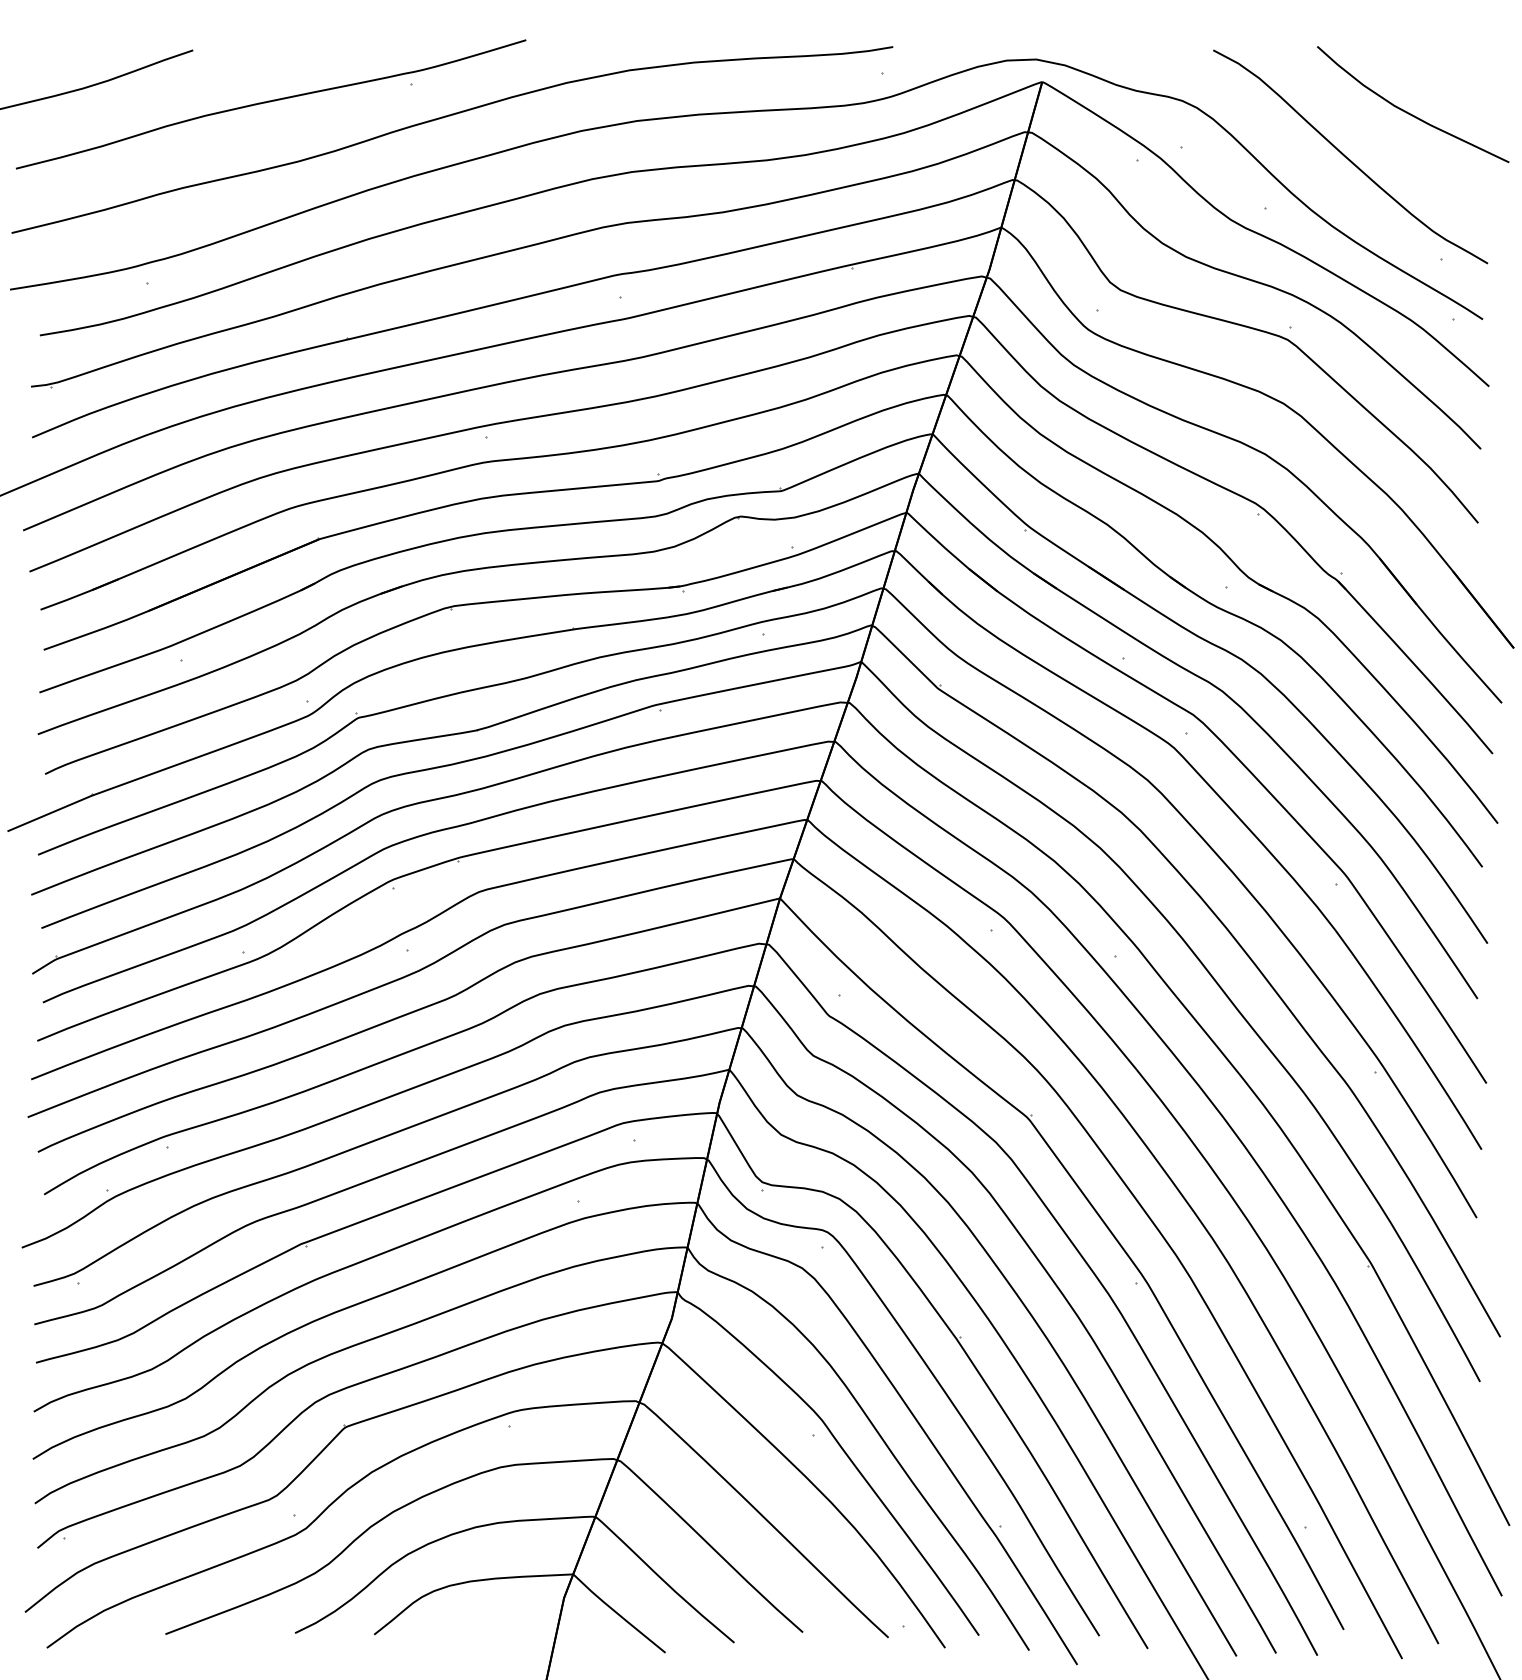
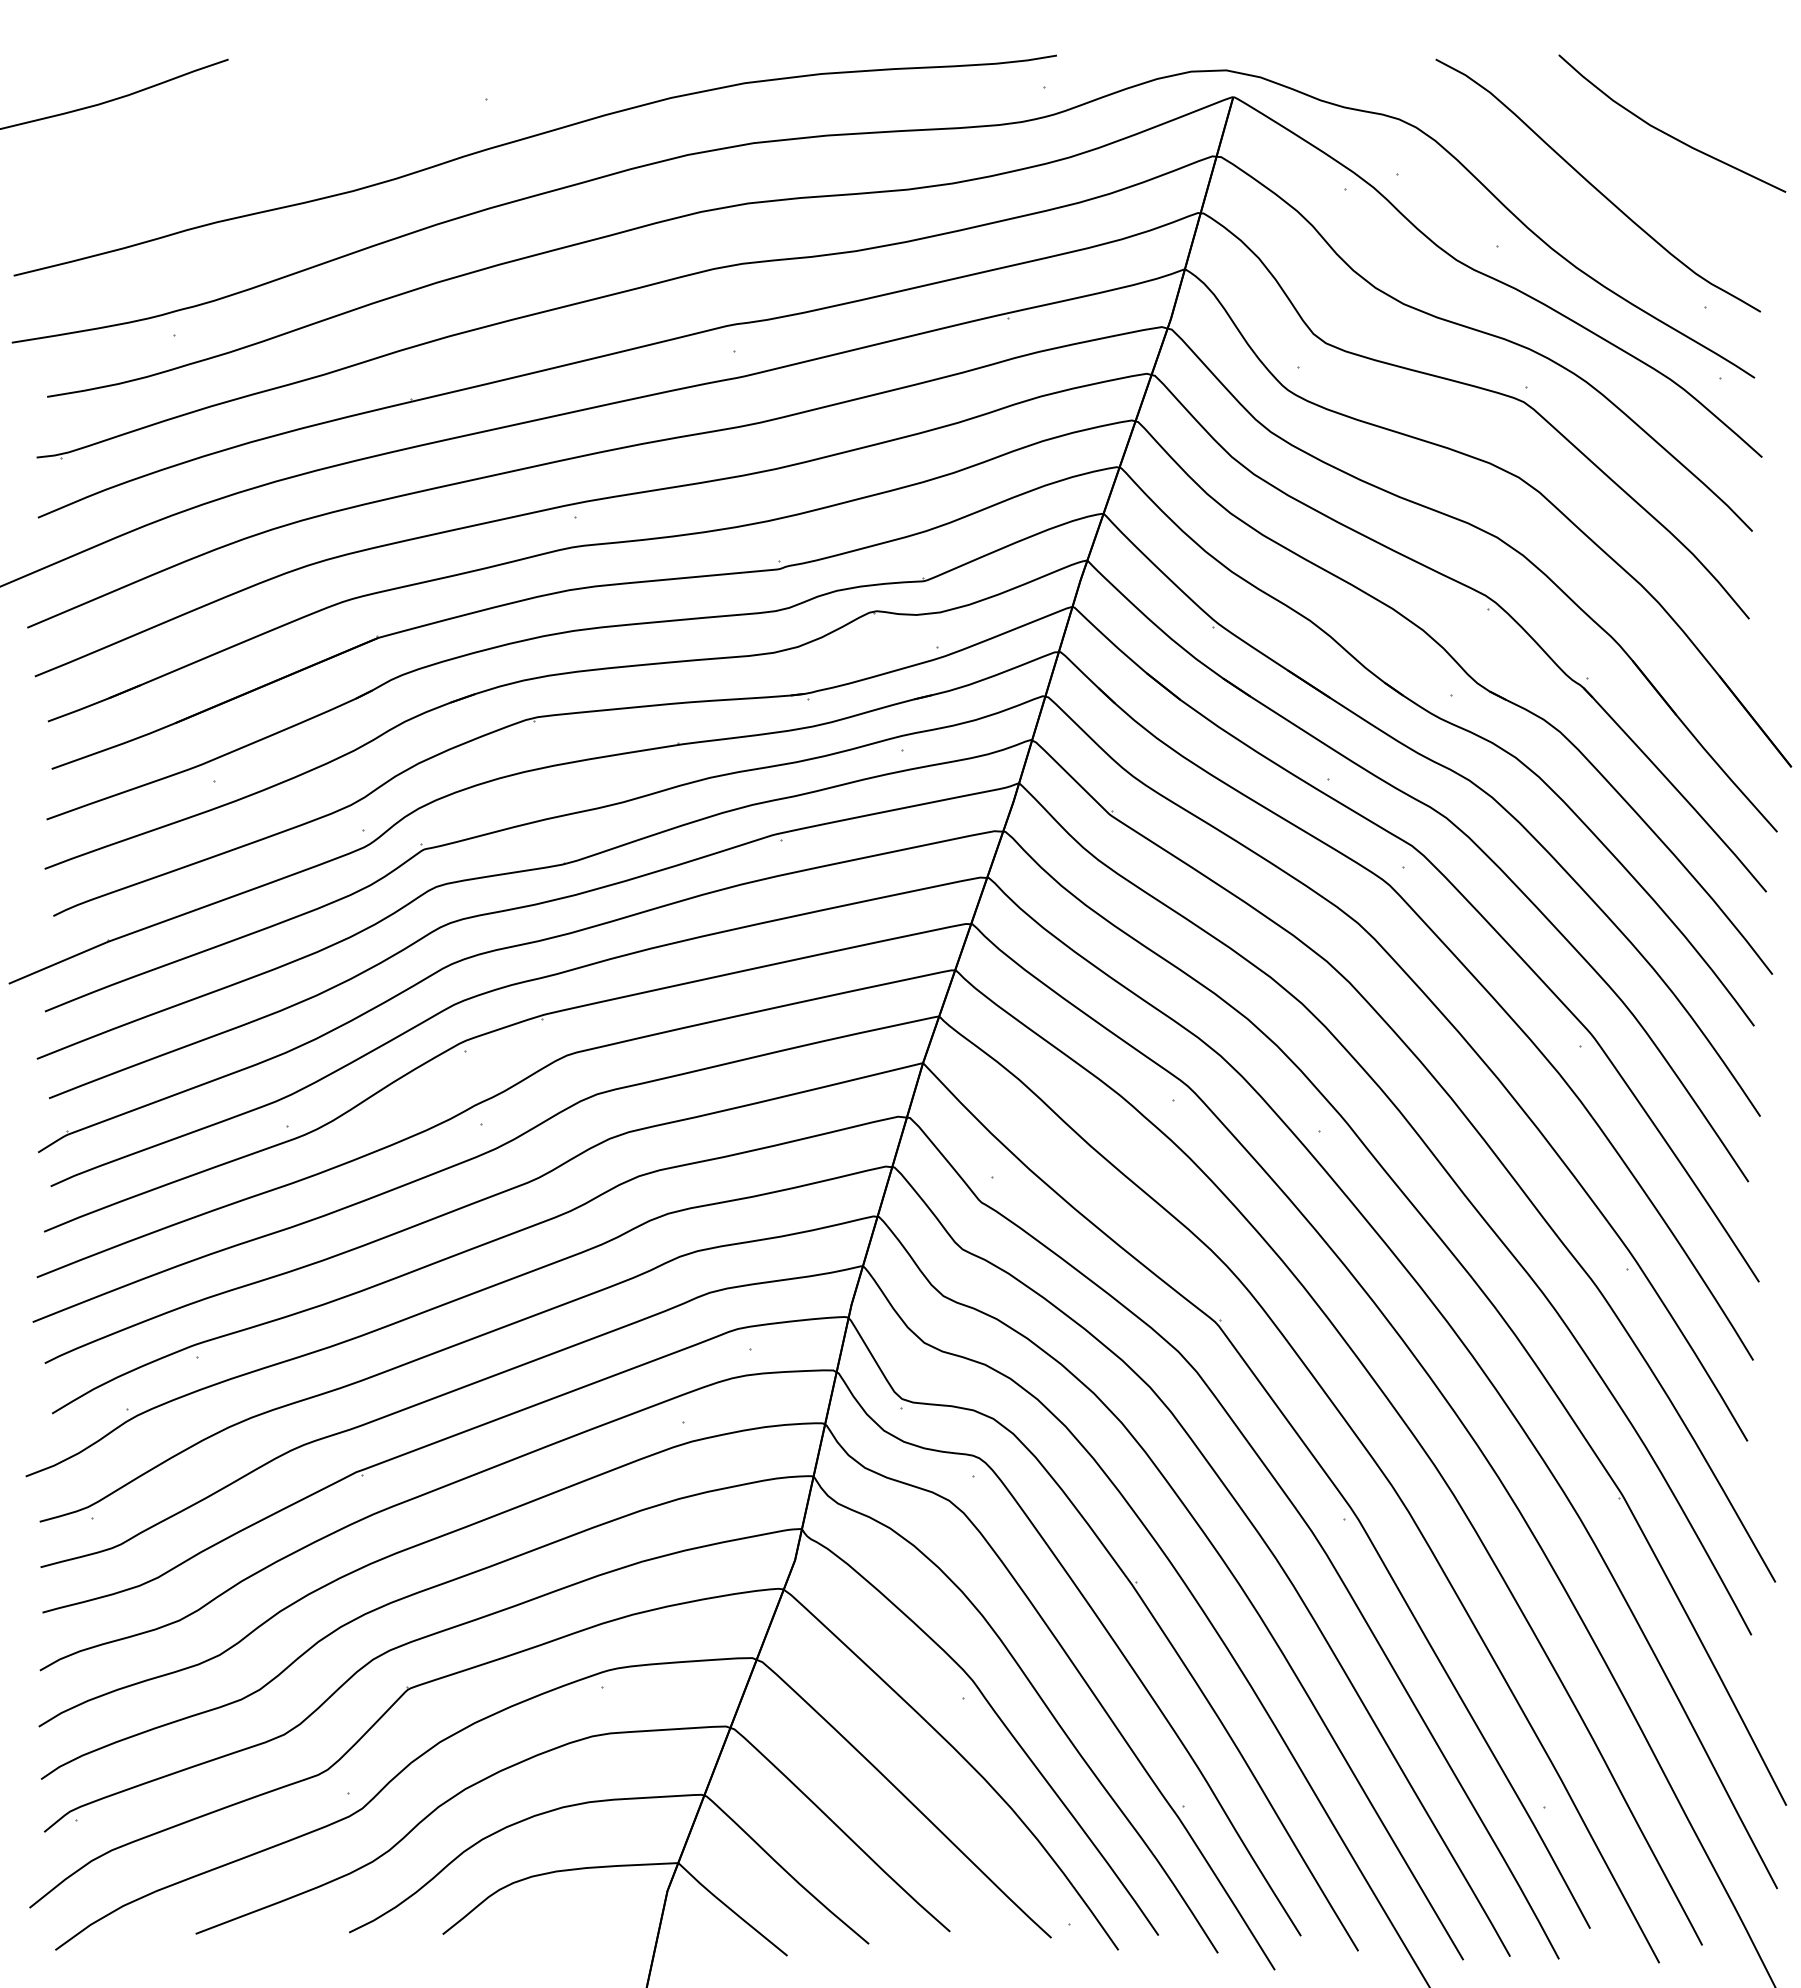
curve: (270, 102) -> (320, 121), removed

